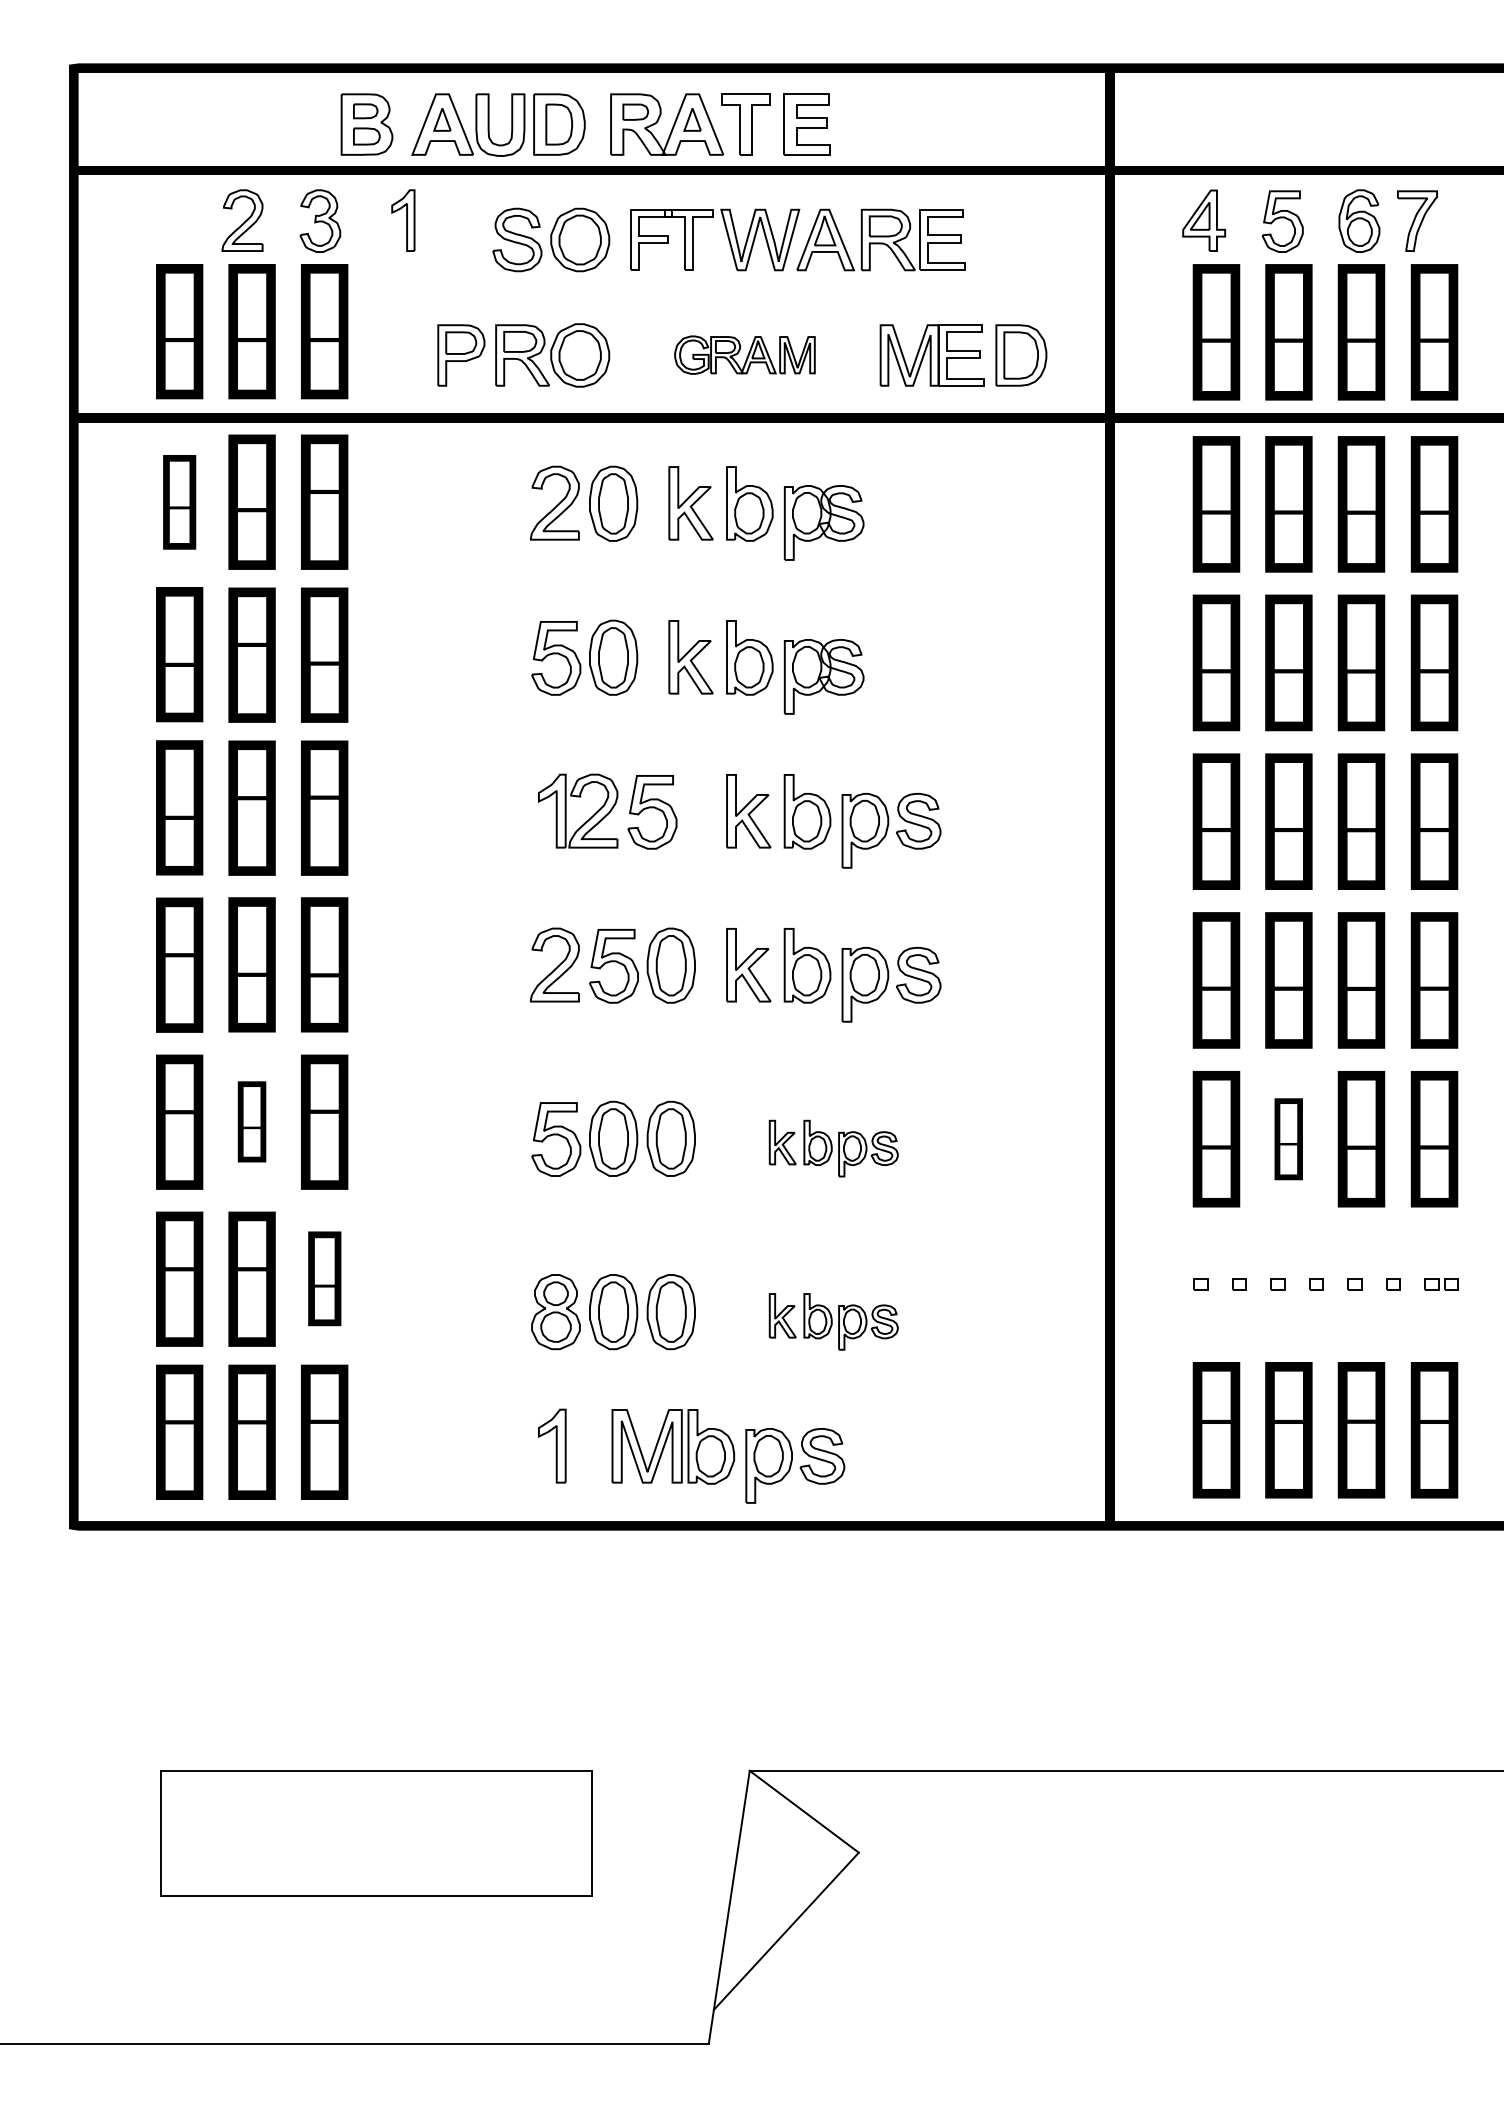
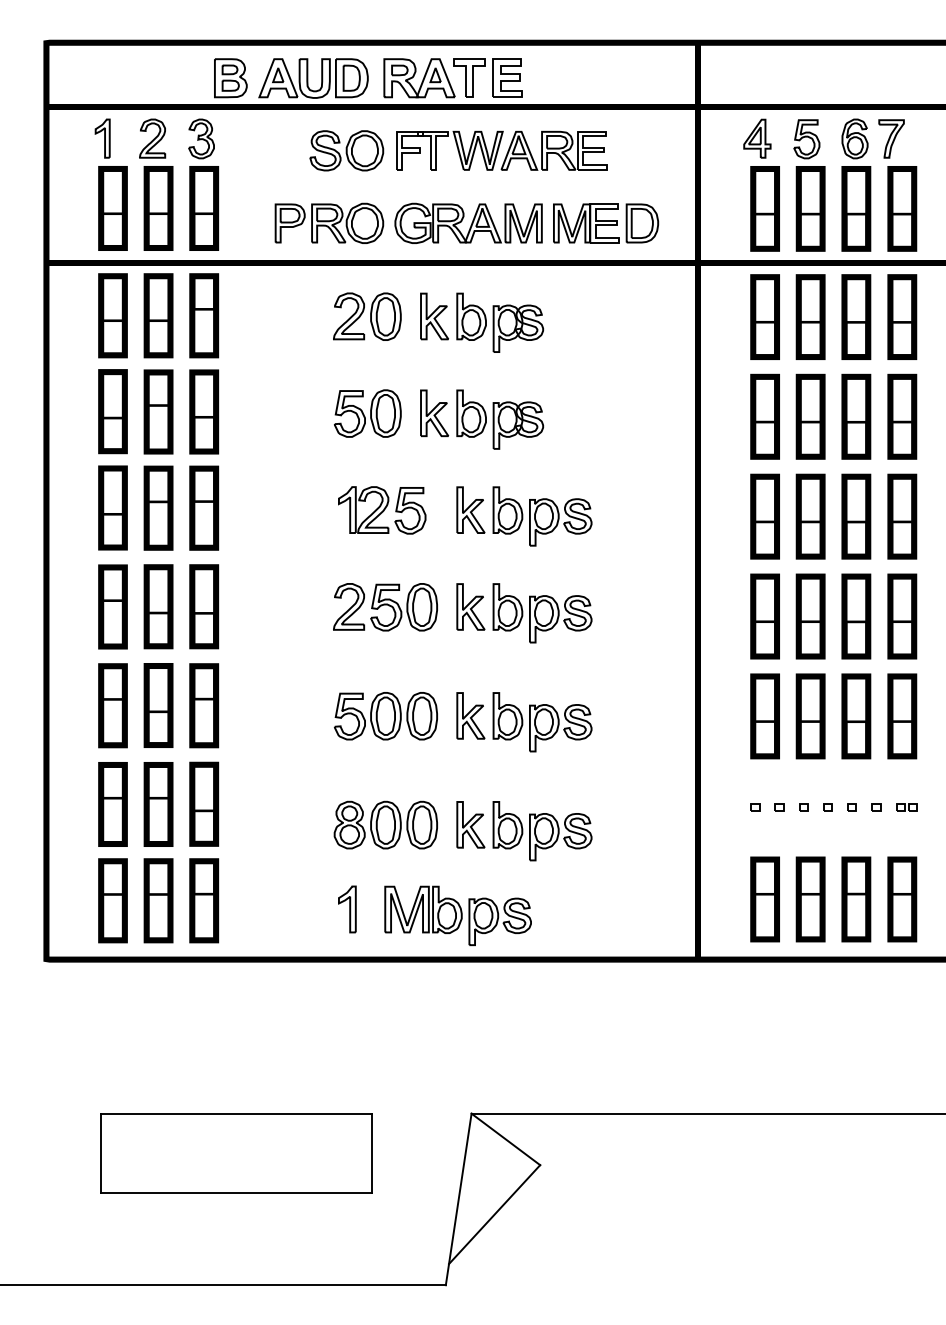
part: (403, 220) -> (102, 138), moved
part: (744, 353) -> (468, 222), size x1.67
part: (178, 501) -> (112, 315), size x1.43
part: (251, 1121) -> (158, 705), size x1.67
part: (1288, 1139) -> (810, 716), size x1.67
part: (833, 1148) -> (524, 722), size x1.67
part: (325, 1277) -> (204, 803), size x1.43
part: (833, 1322) -> (524, 831), size x1.67

